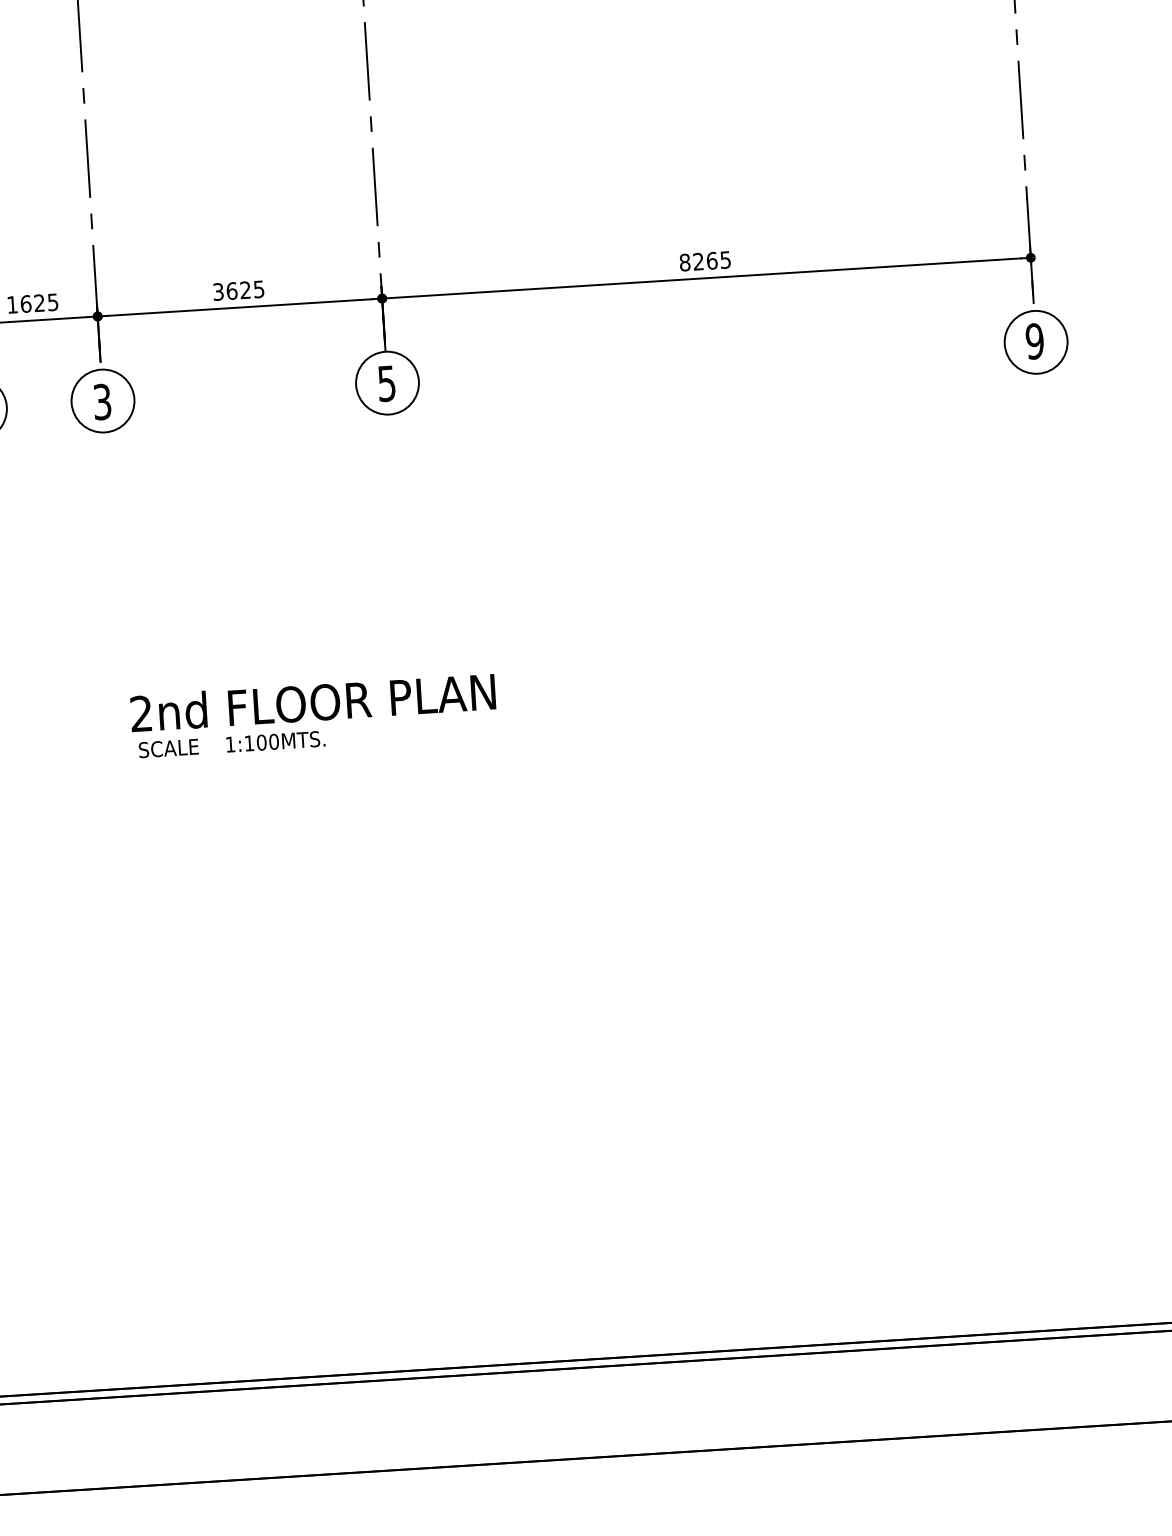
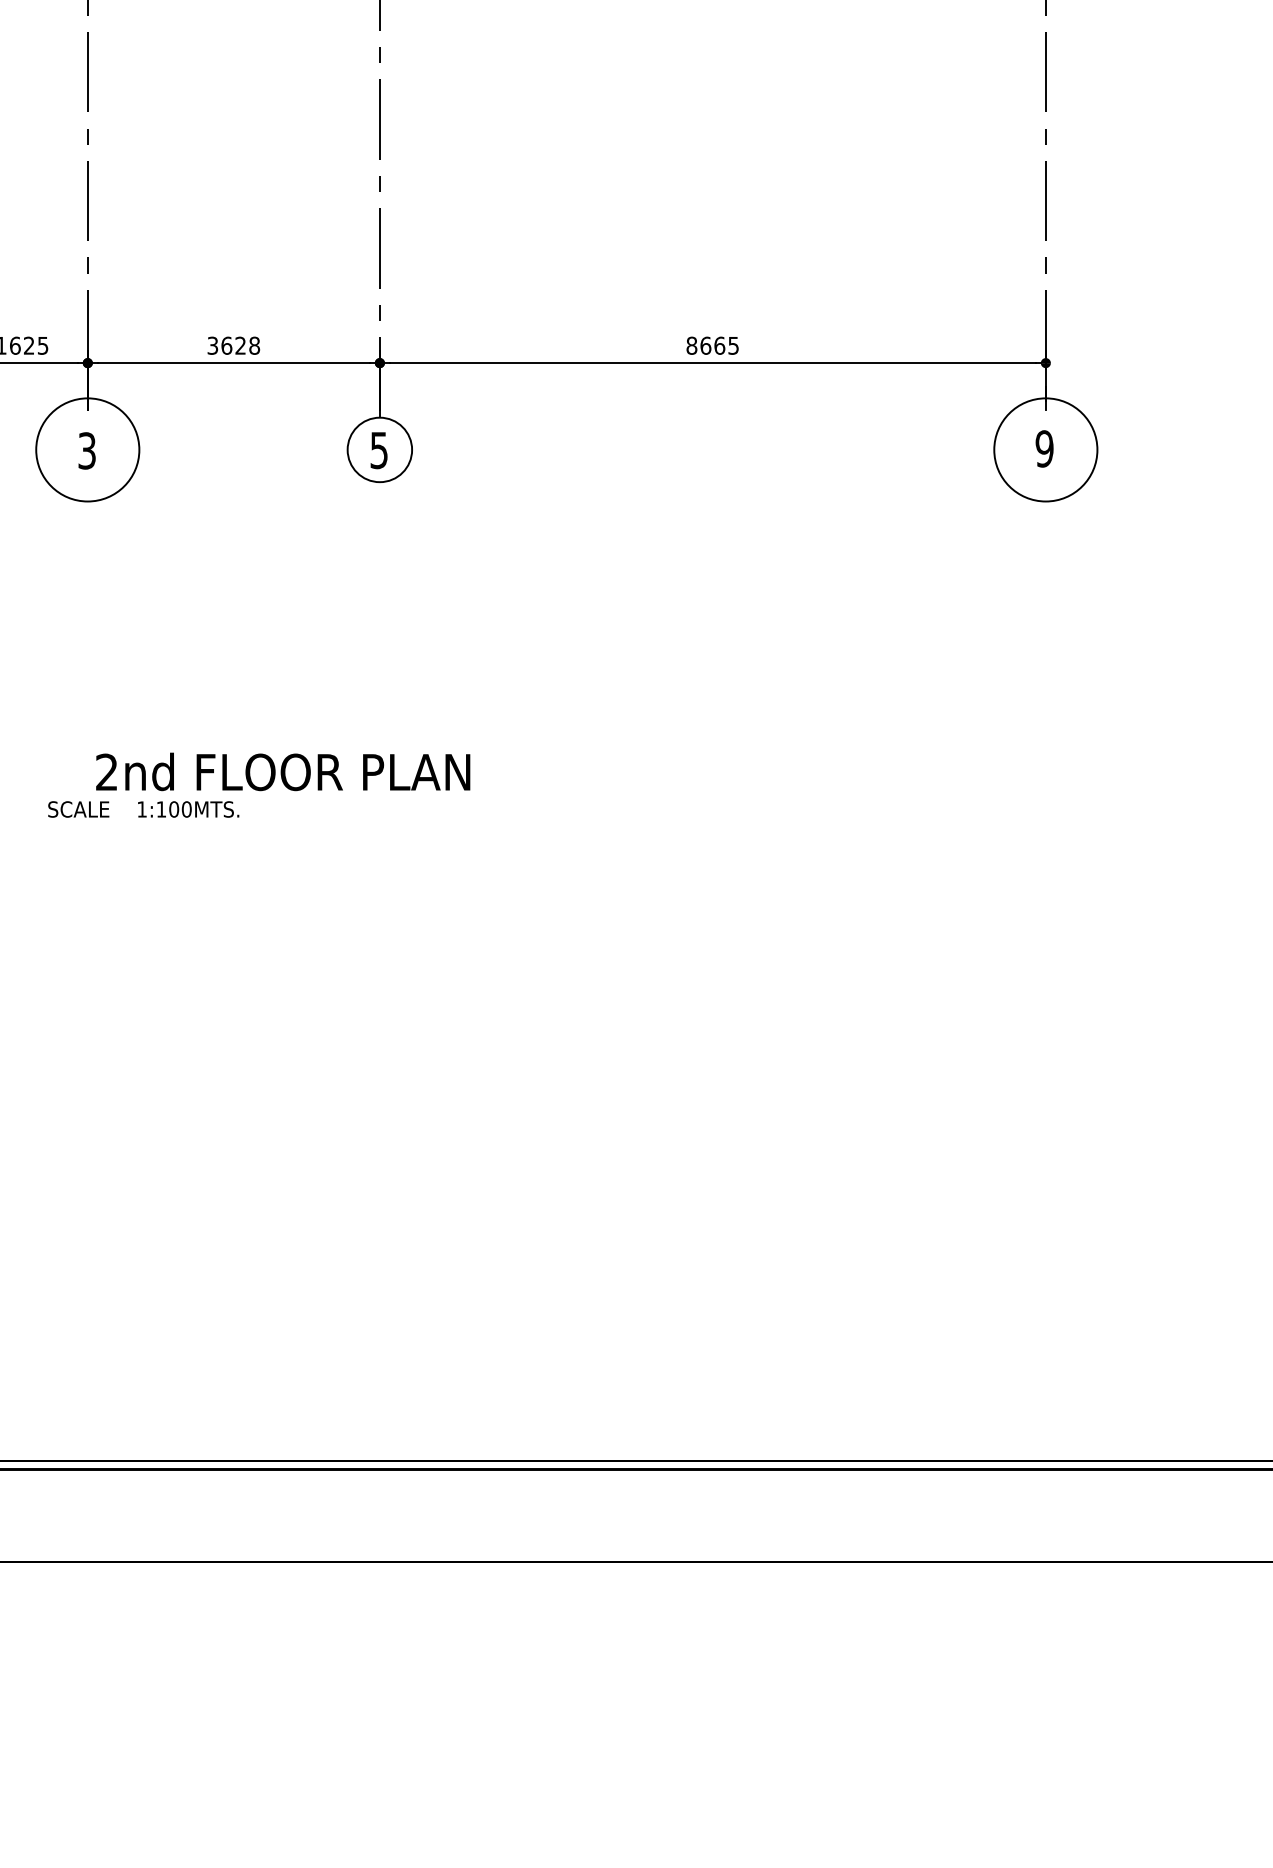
text: (698, 261) -> (705, 345), 8265 -> 8665
text: (258, 289) -> (254, 345), 3625 -> 3628
circle: (1035, 341) -> (1045, 449), size x1.6
circle: (102, 400) -> (87, 449), size x1.6
text: (231, 744) -> (143, 809), moved

